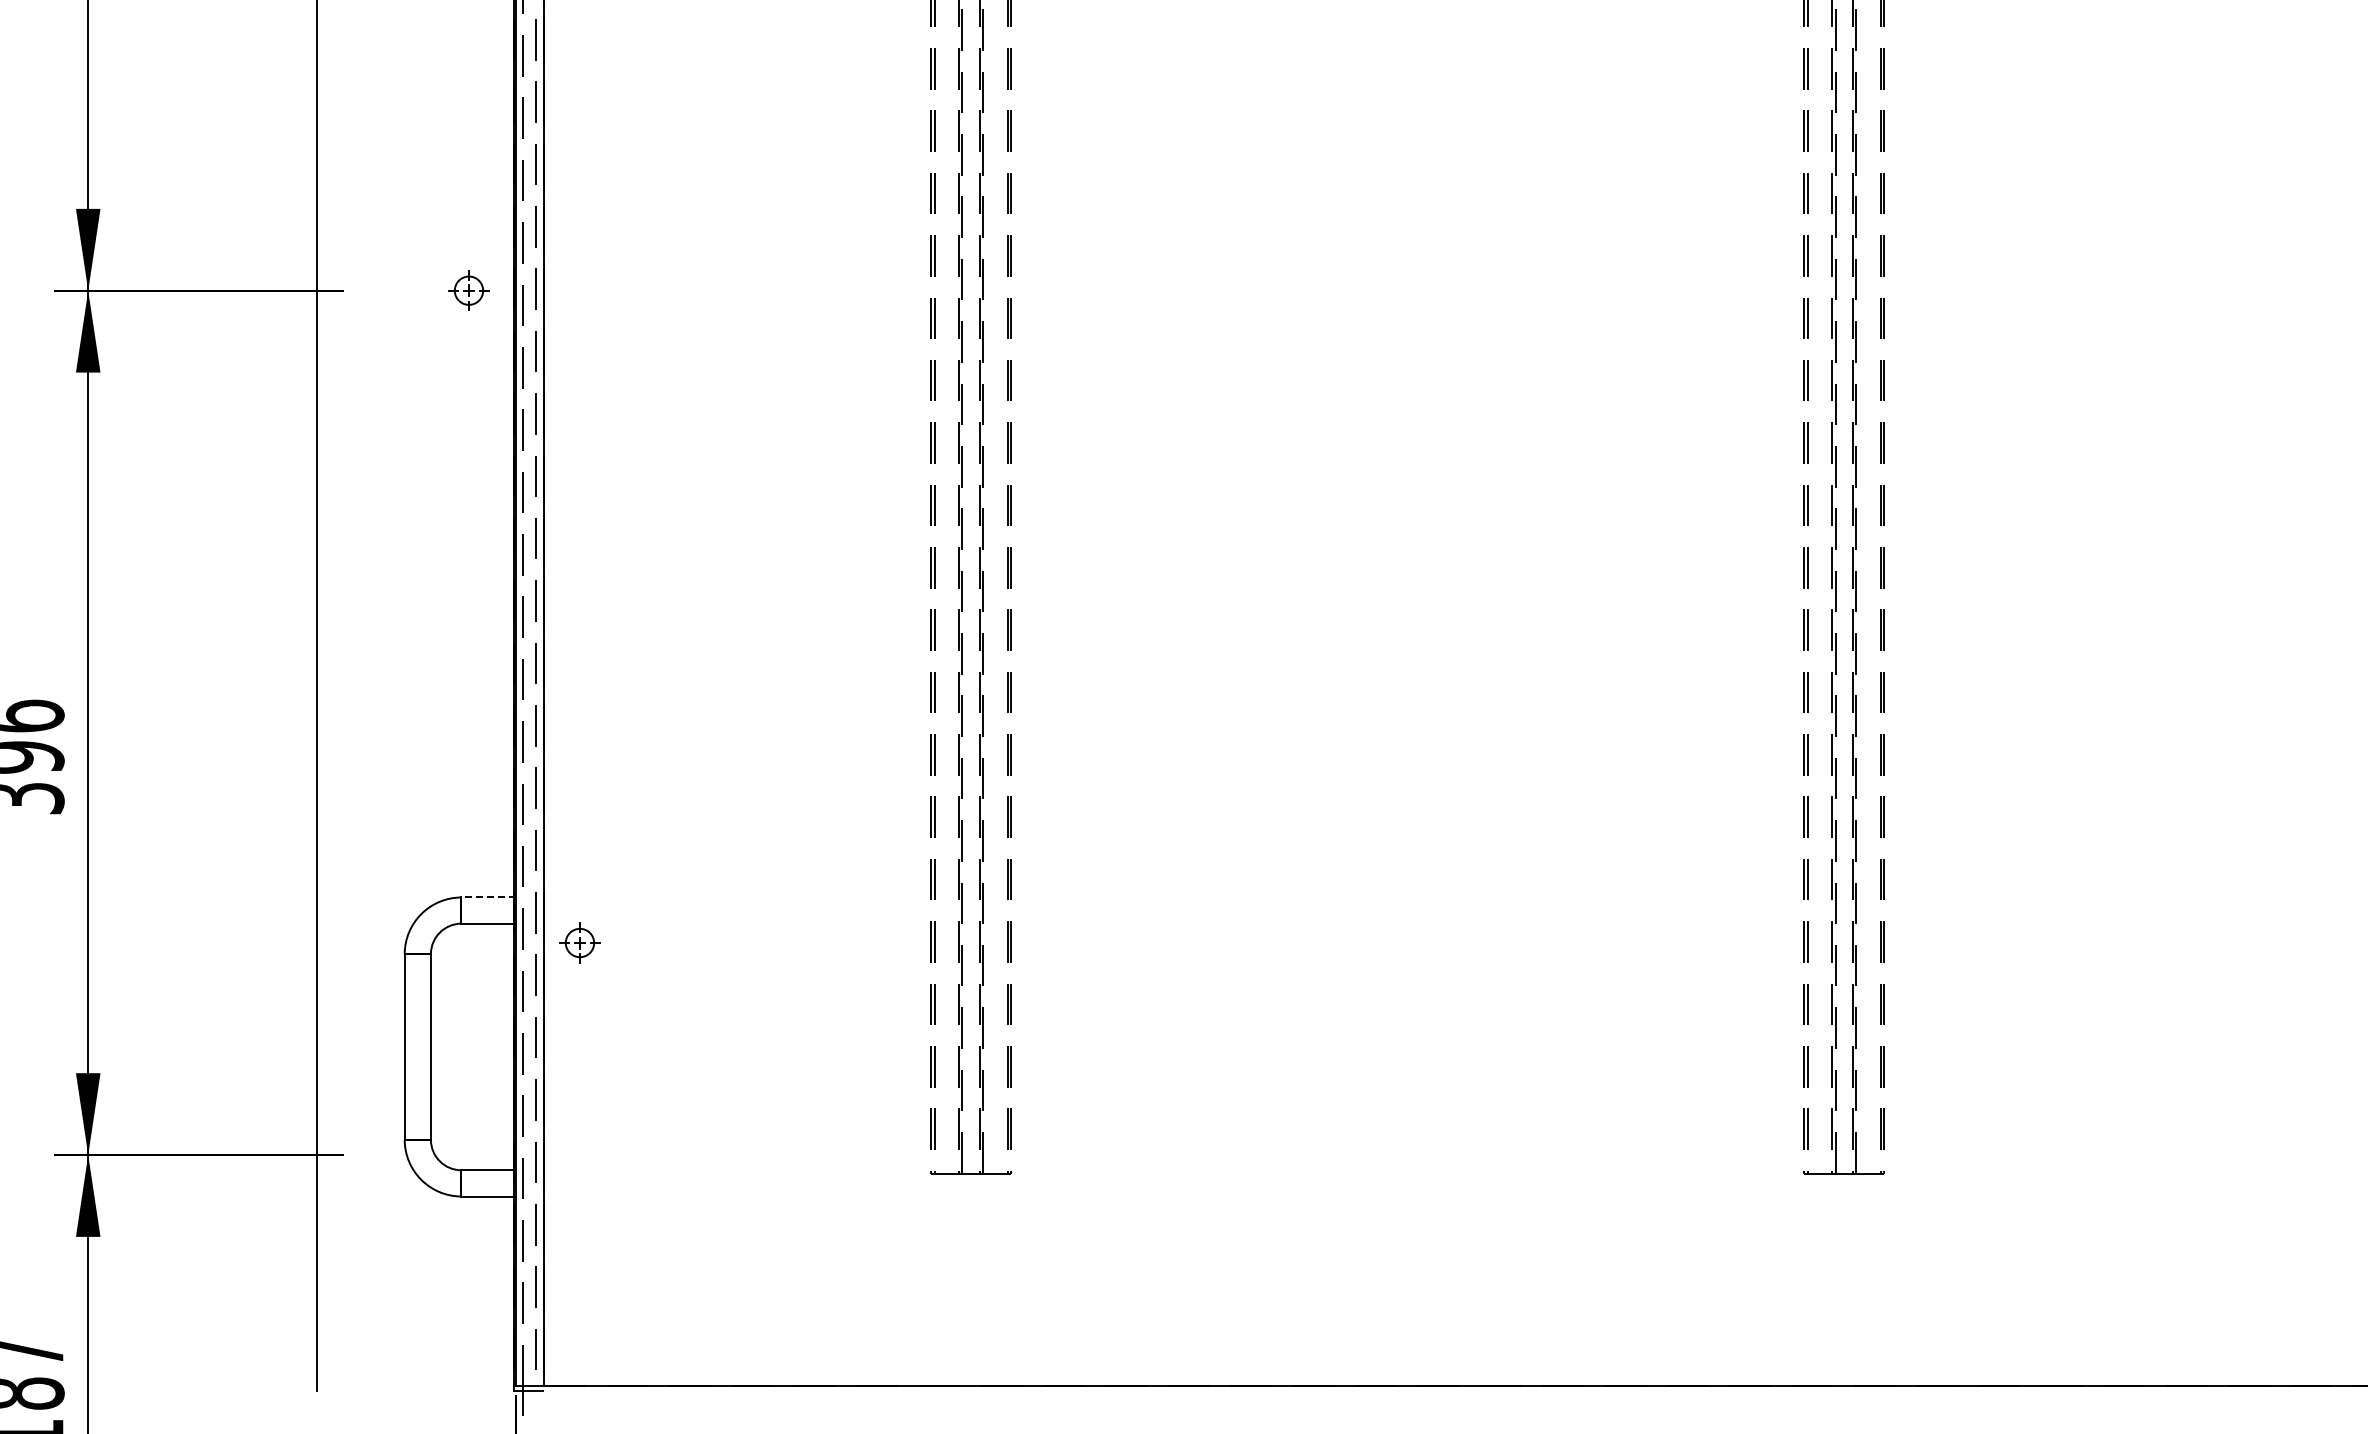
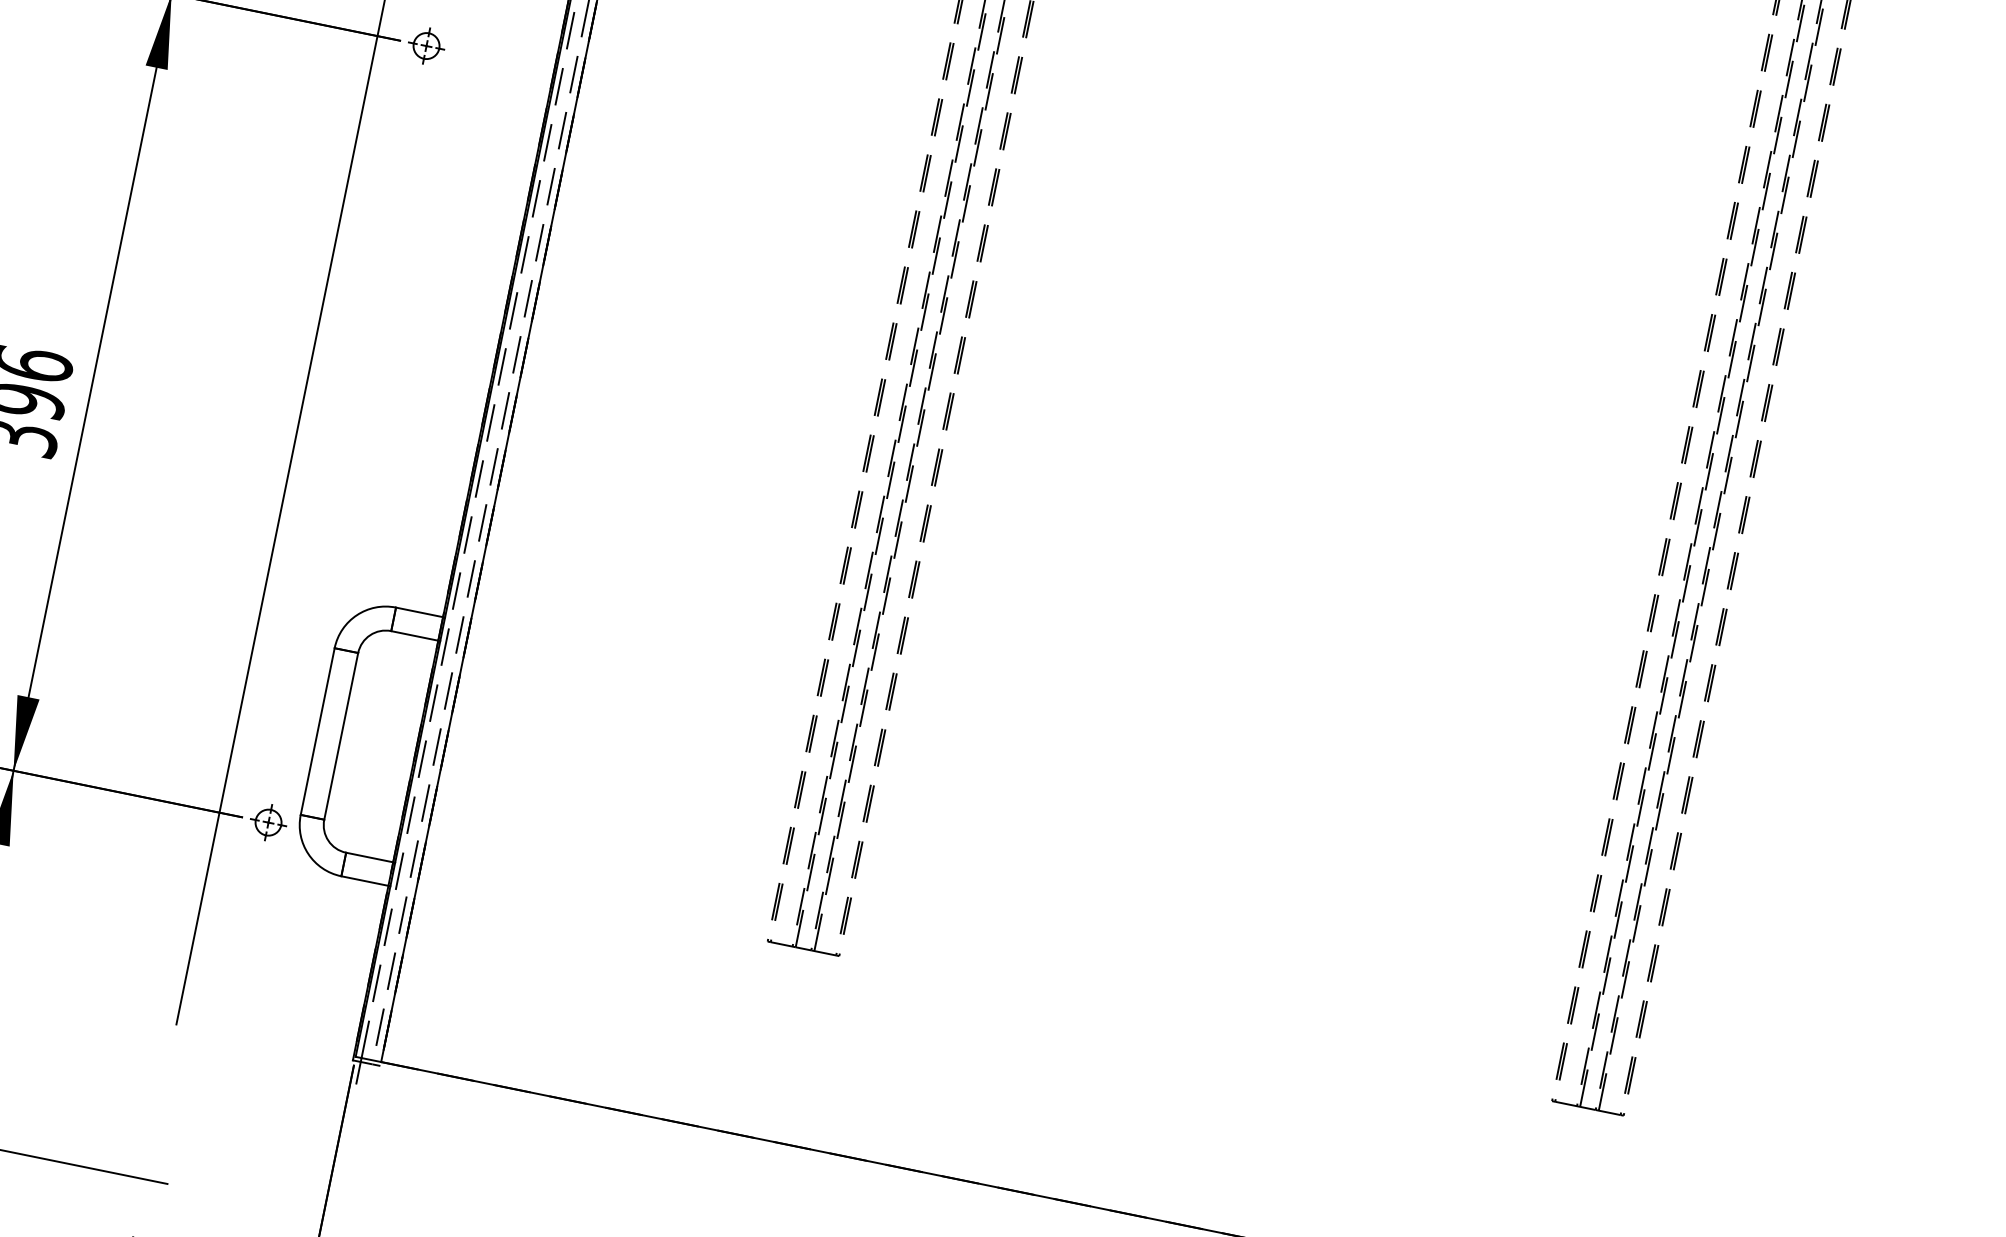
part: (468, 290) -> (426, 45), moved
line: (488, 897) -> (420, 612), dashed -> solid
part: (579, 942) -> (268, 822), moved

